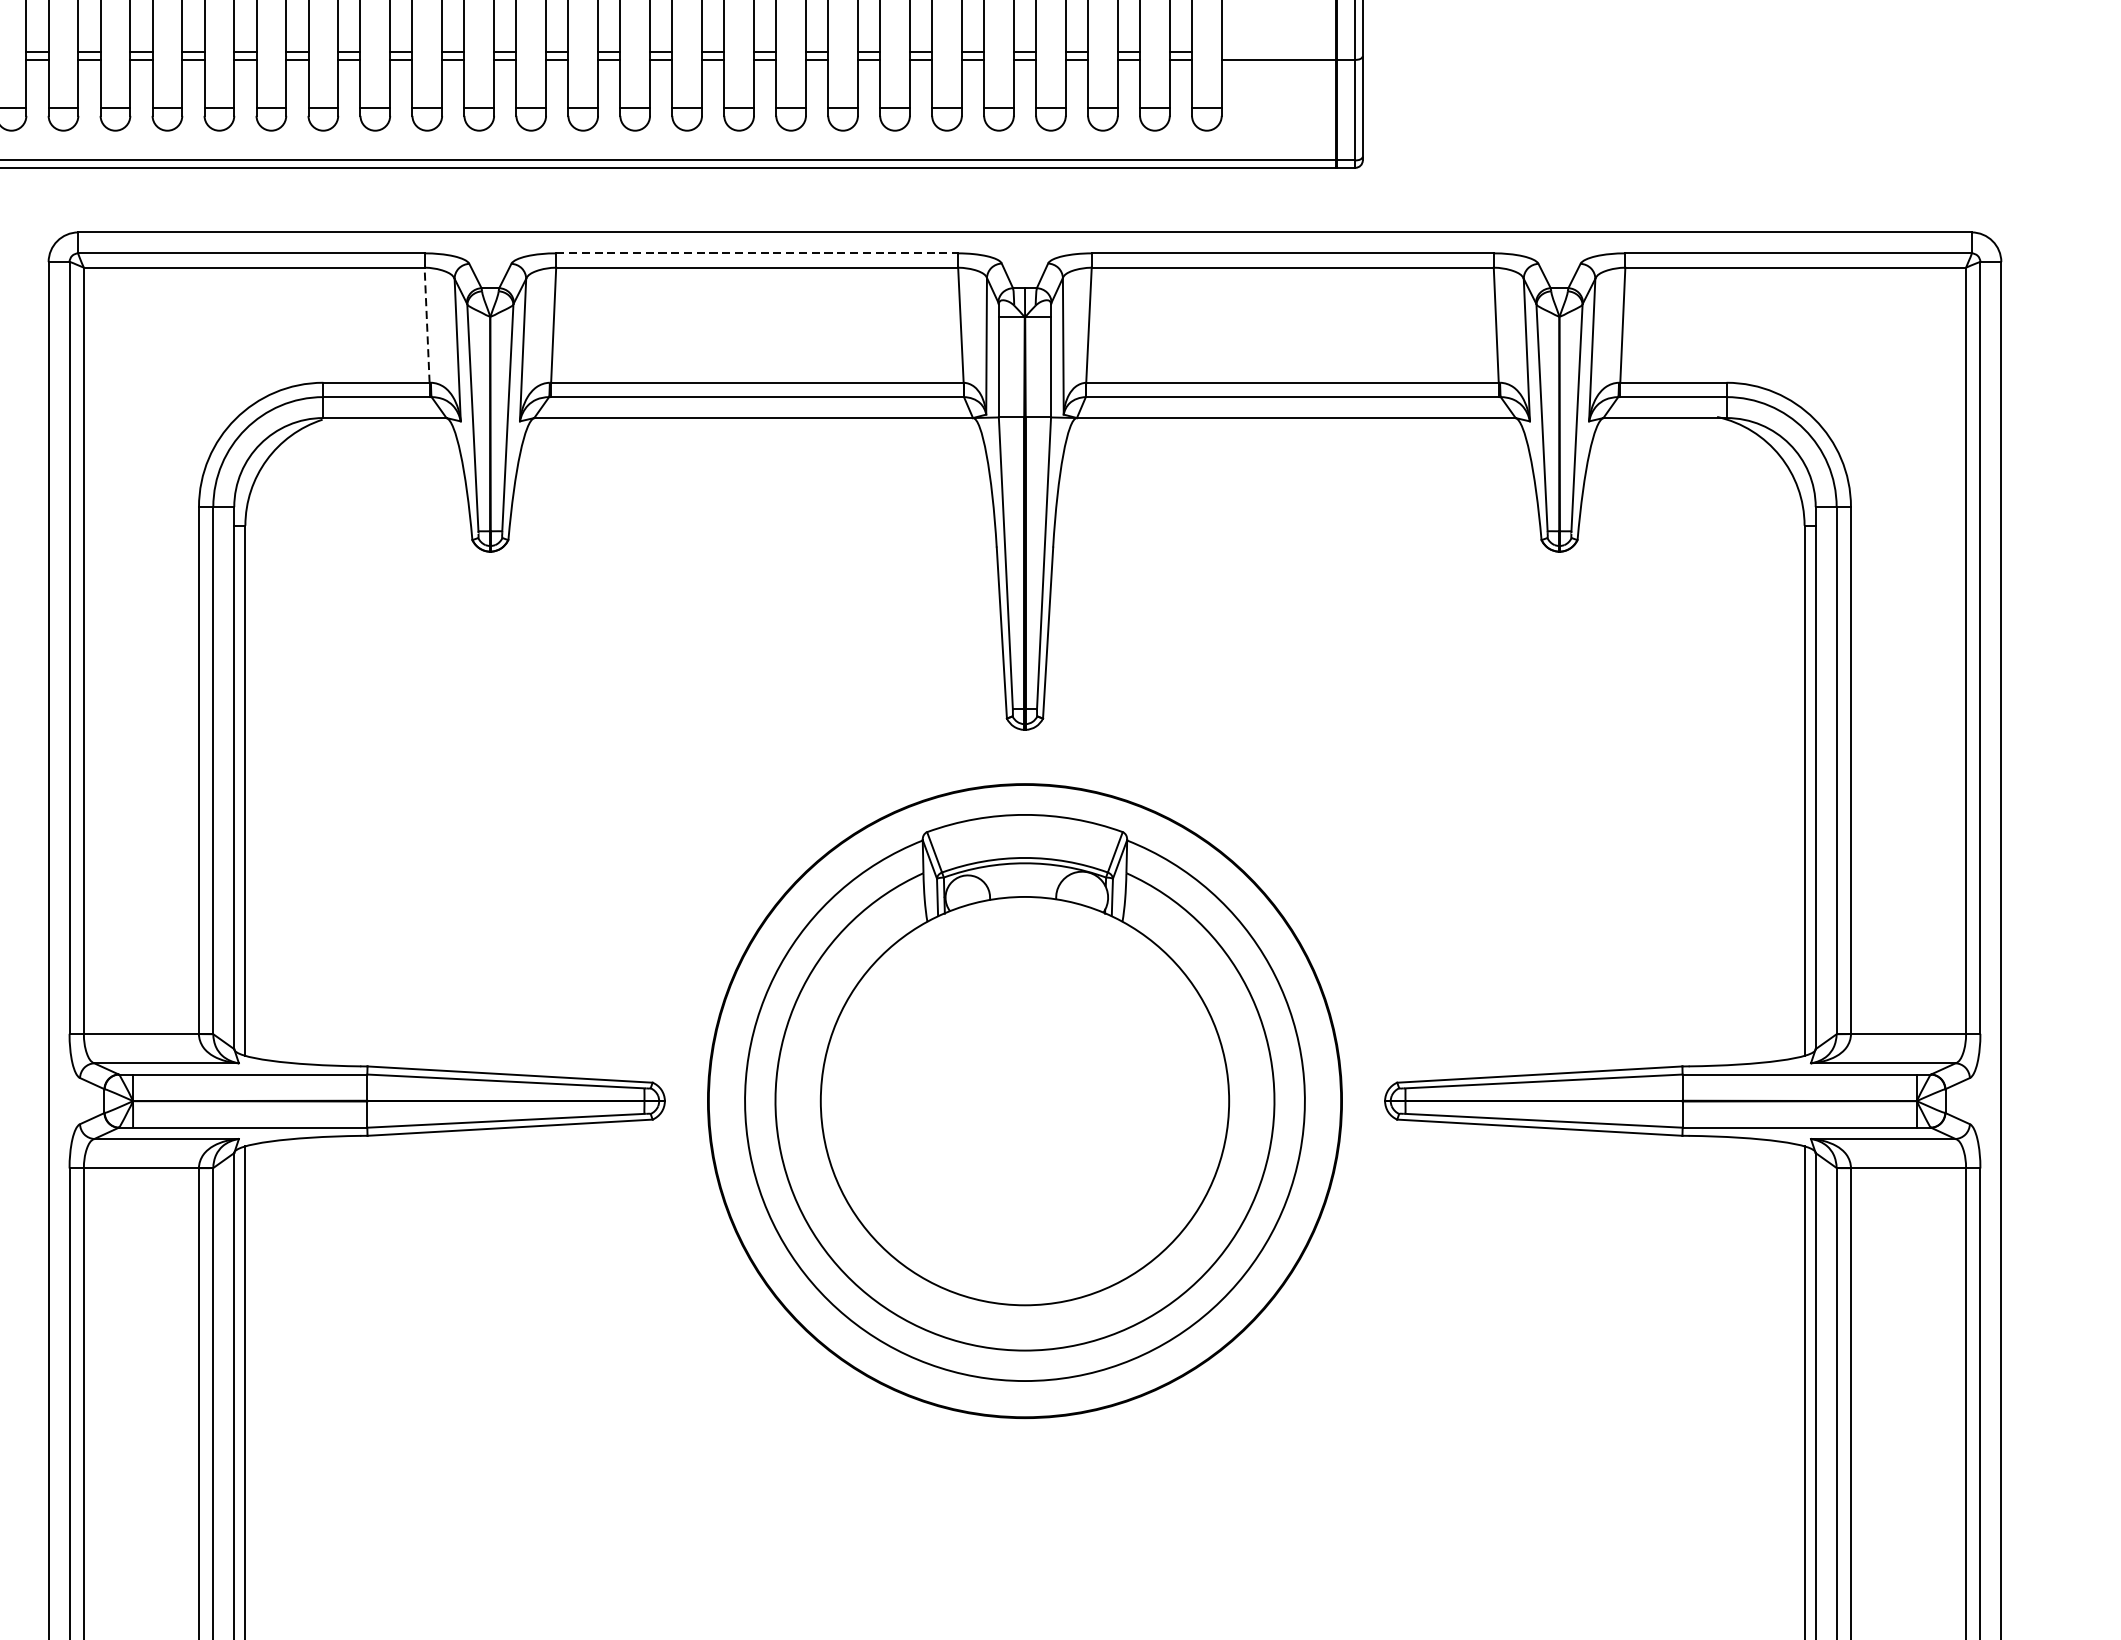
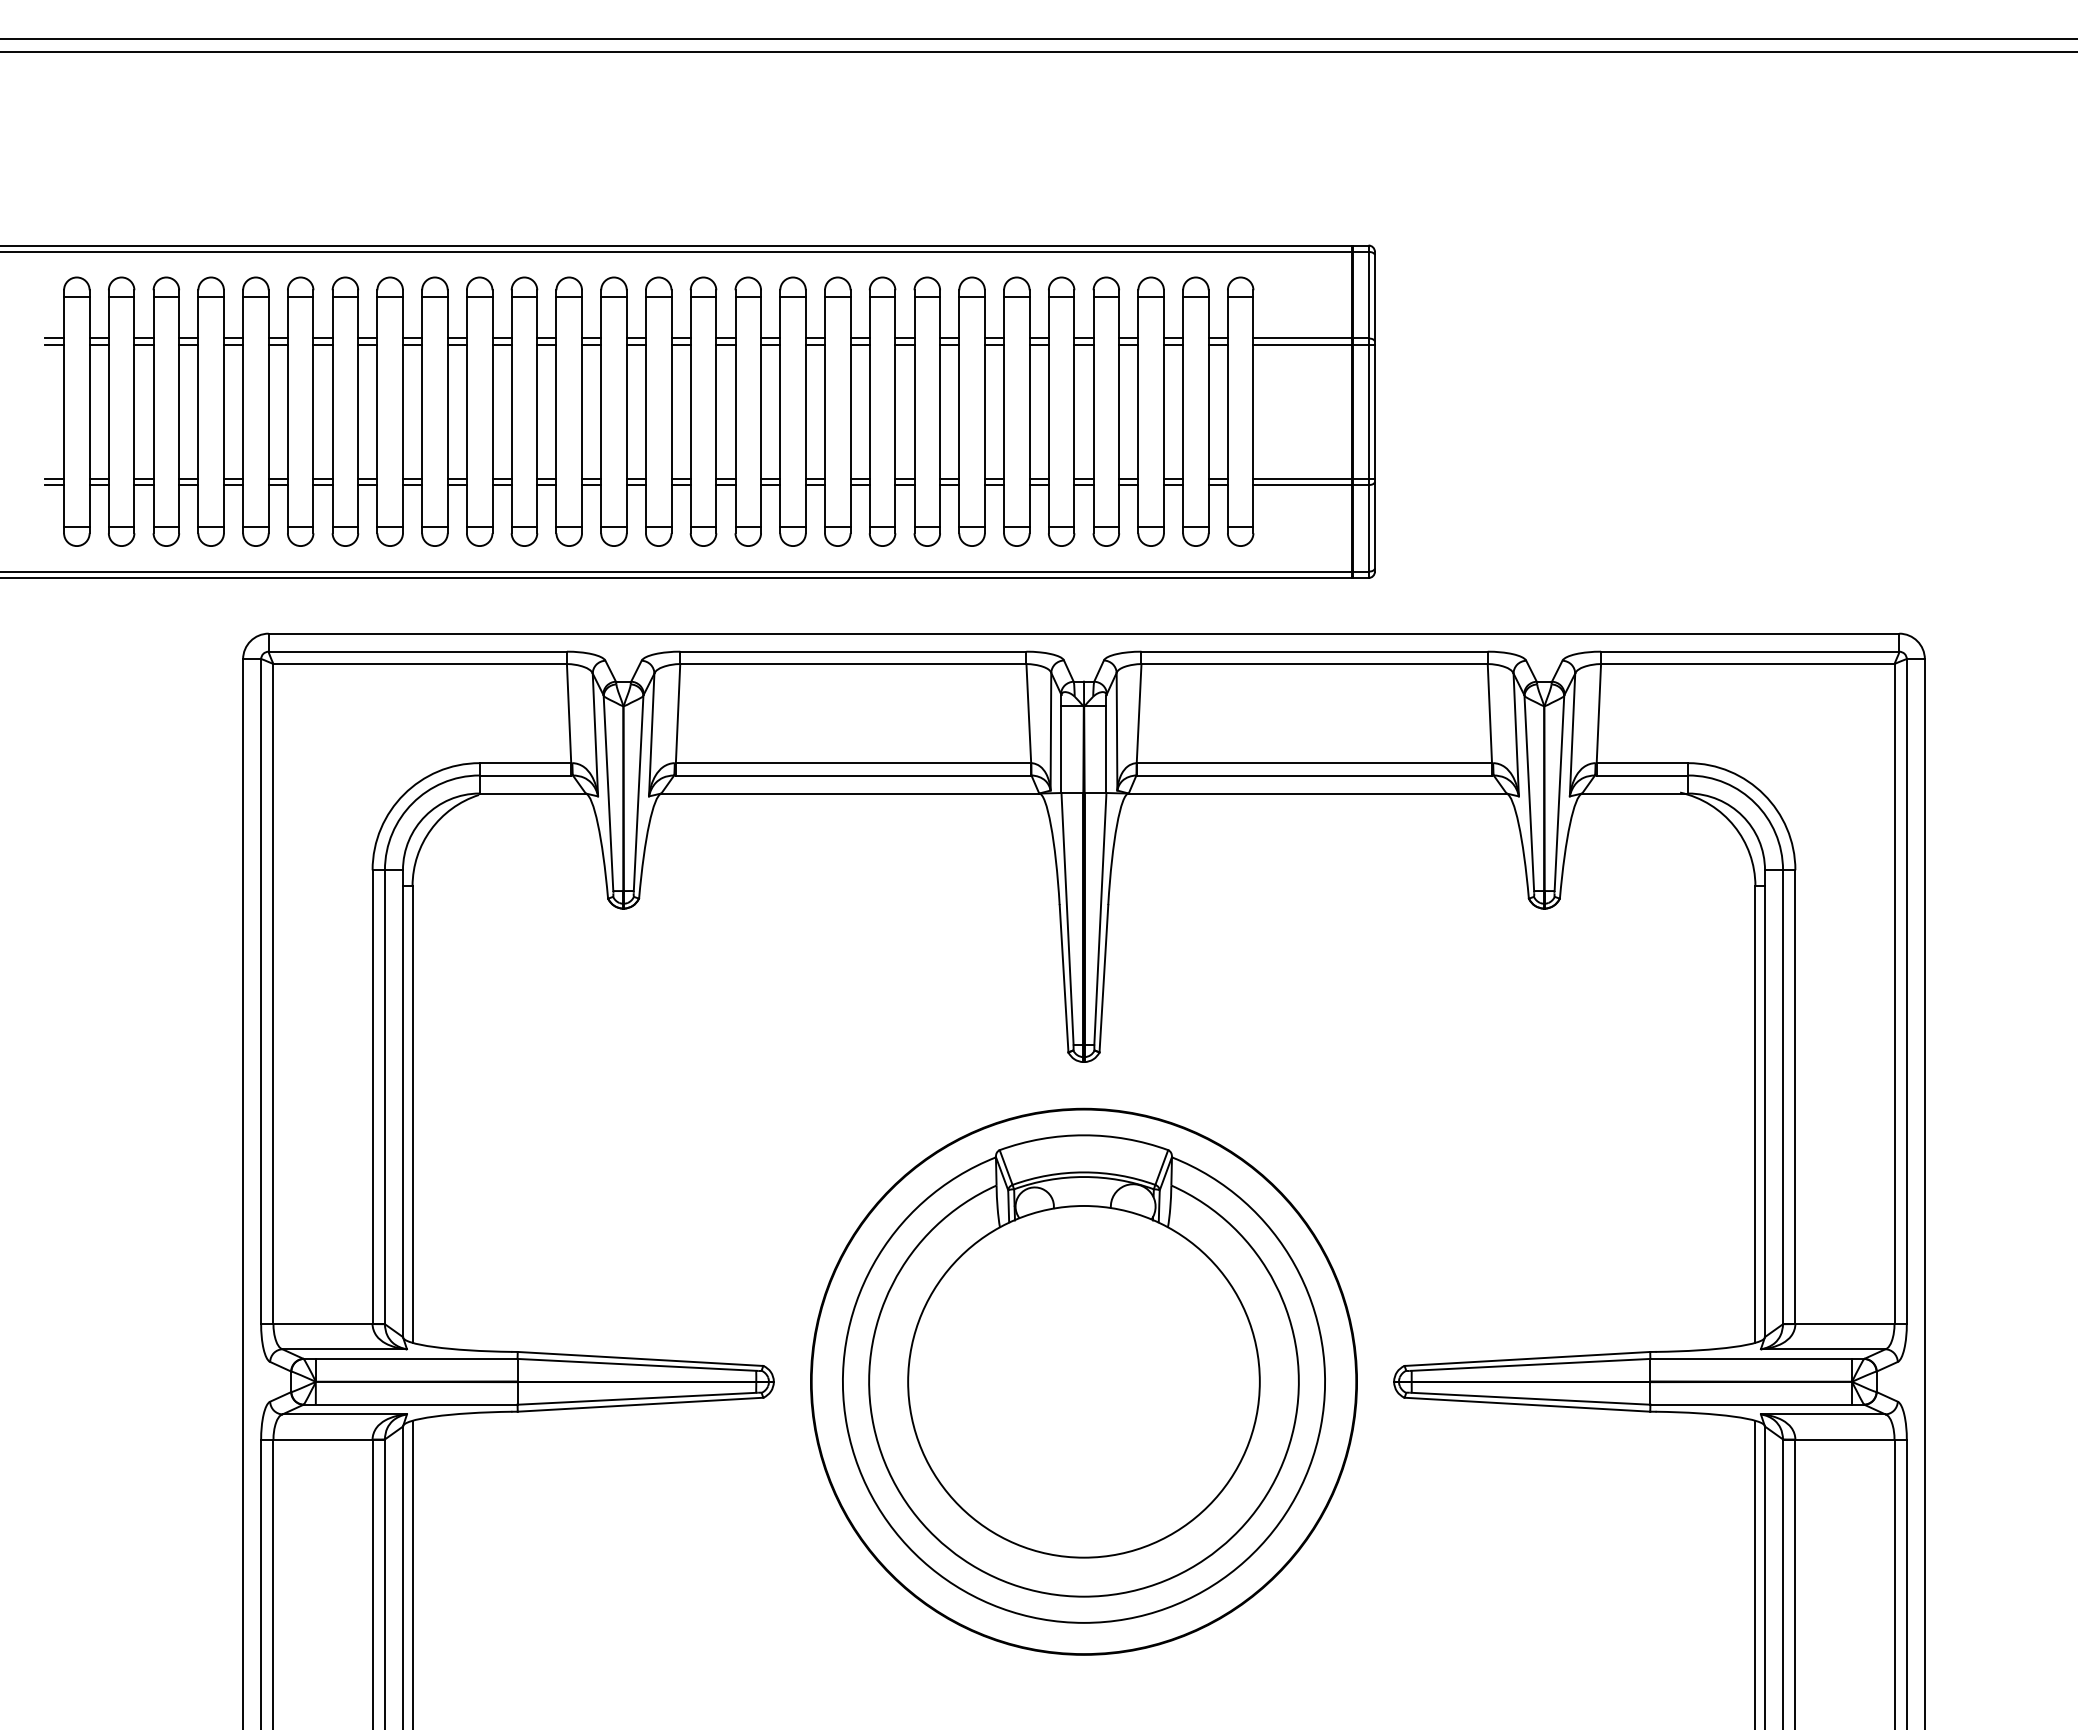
line: (1291, 52) -> (1313, 478), added
line: (757, 253) -> (853, 651), dashed -> solid
line: (427, 325) -> (569, 713), dashed -> solid

